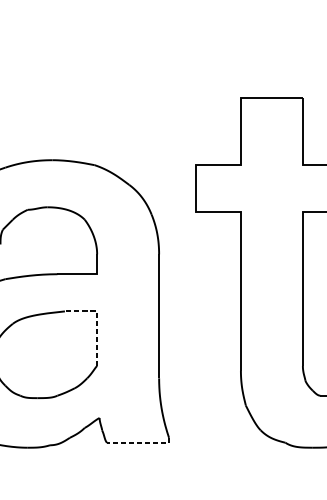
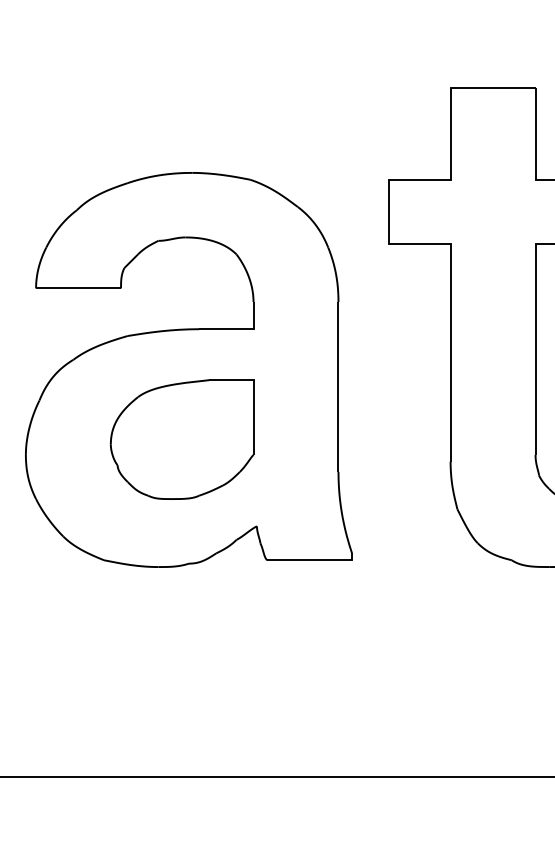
line: (97, 321) -> (253, 394), dashed -> solid
line: (140, 442) -> (313, 560), dashed -> solid

